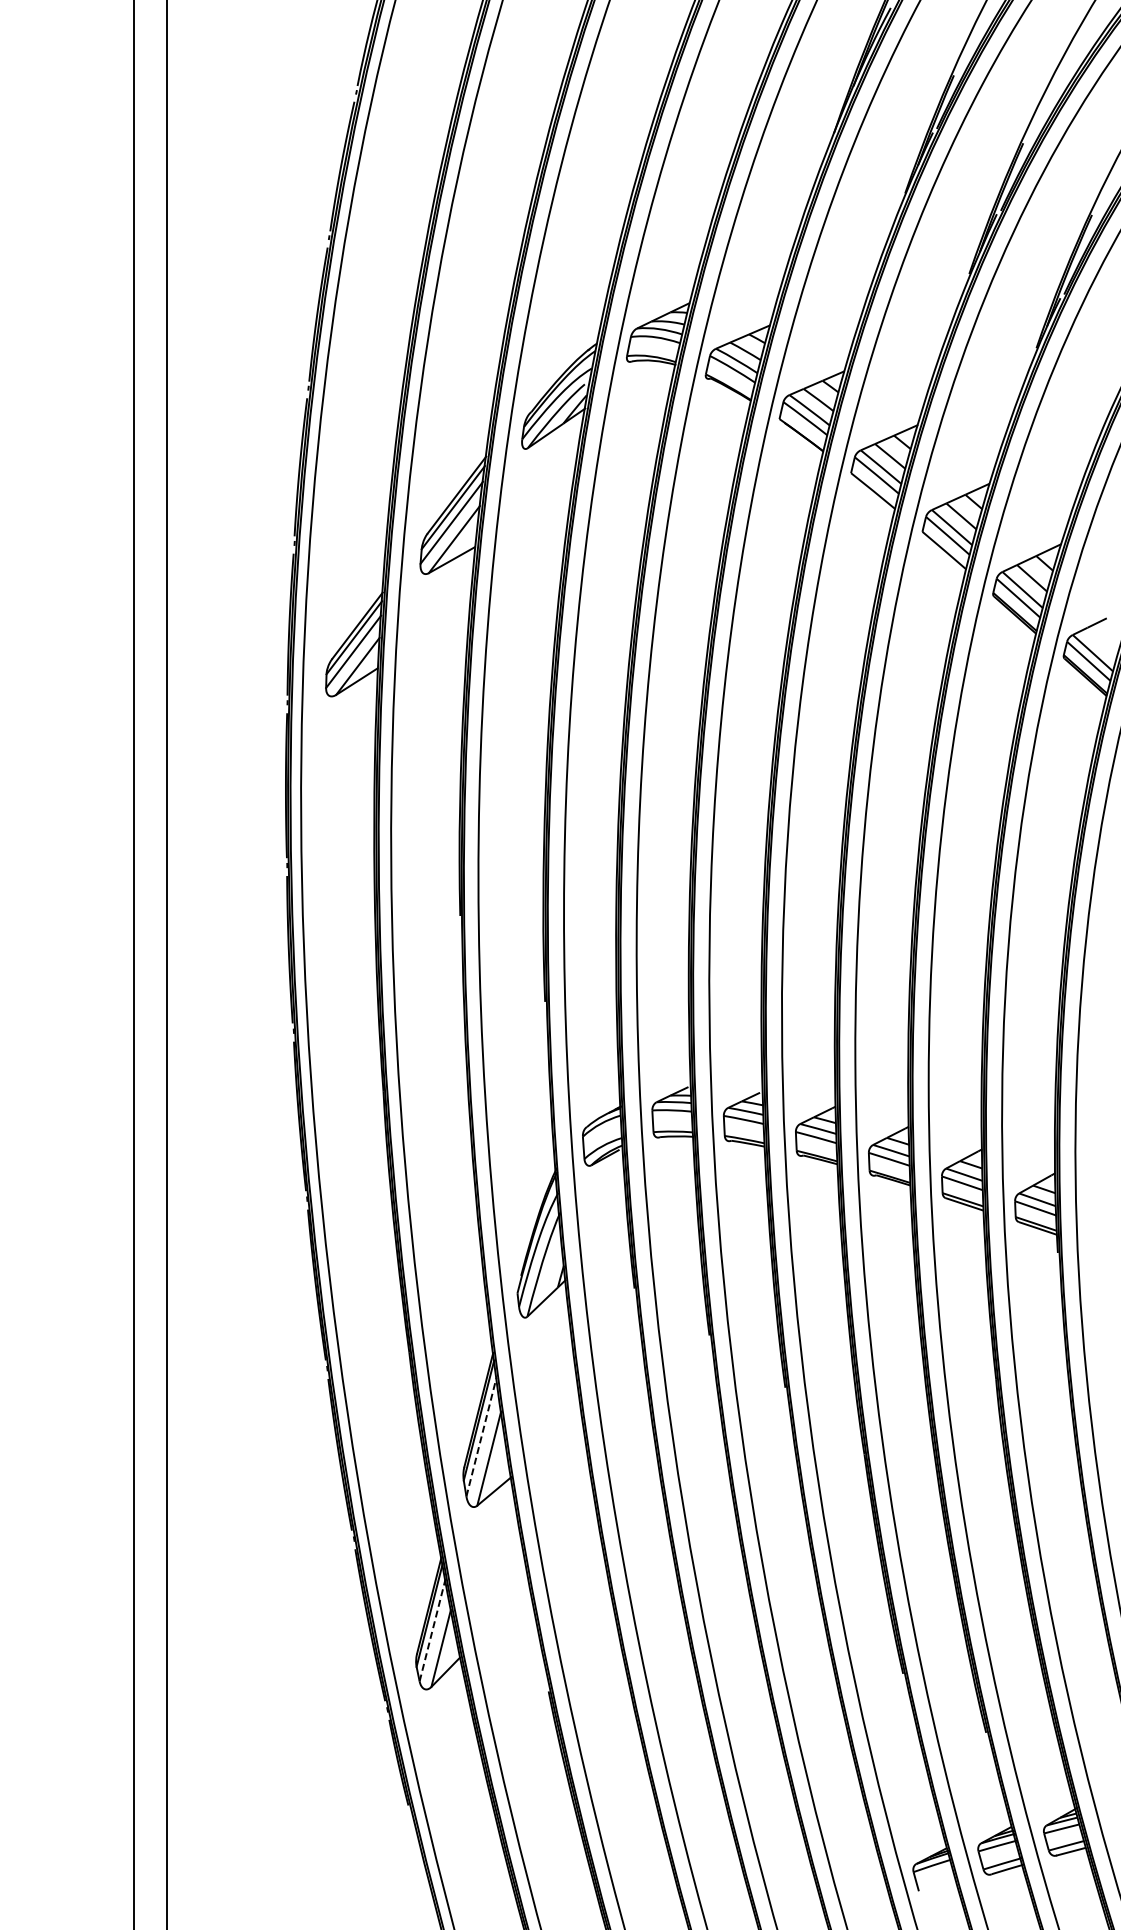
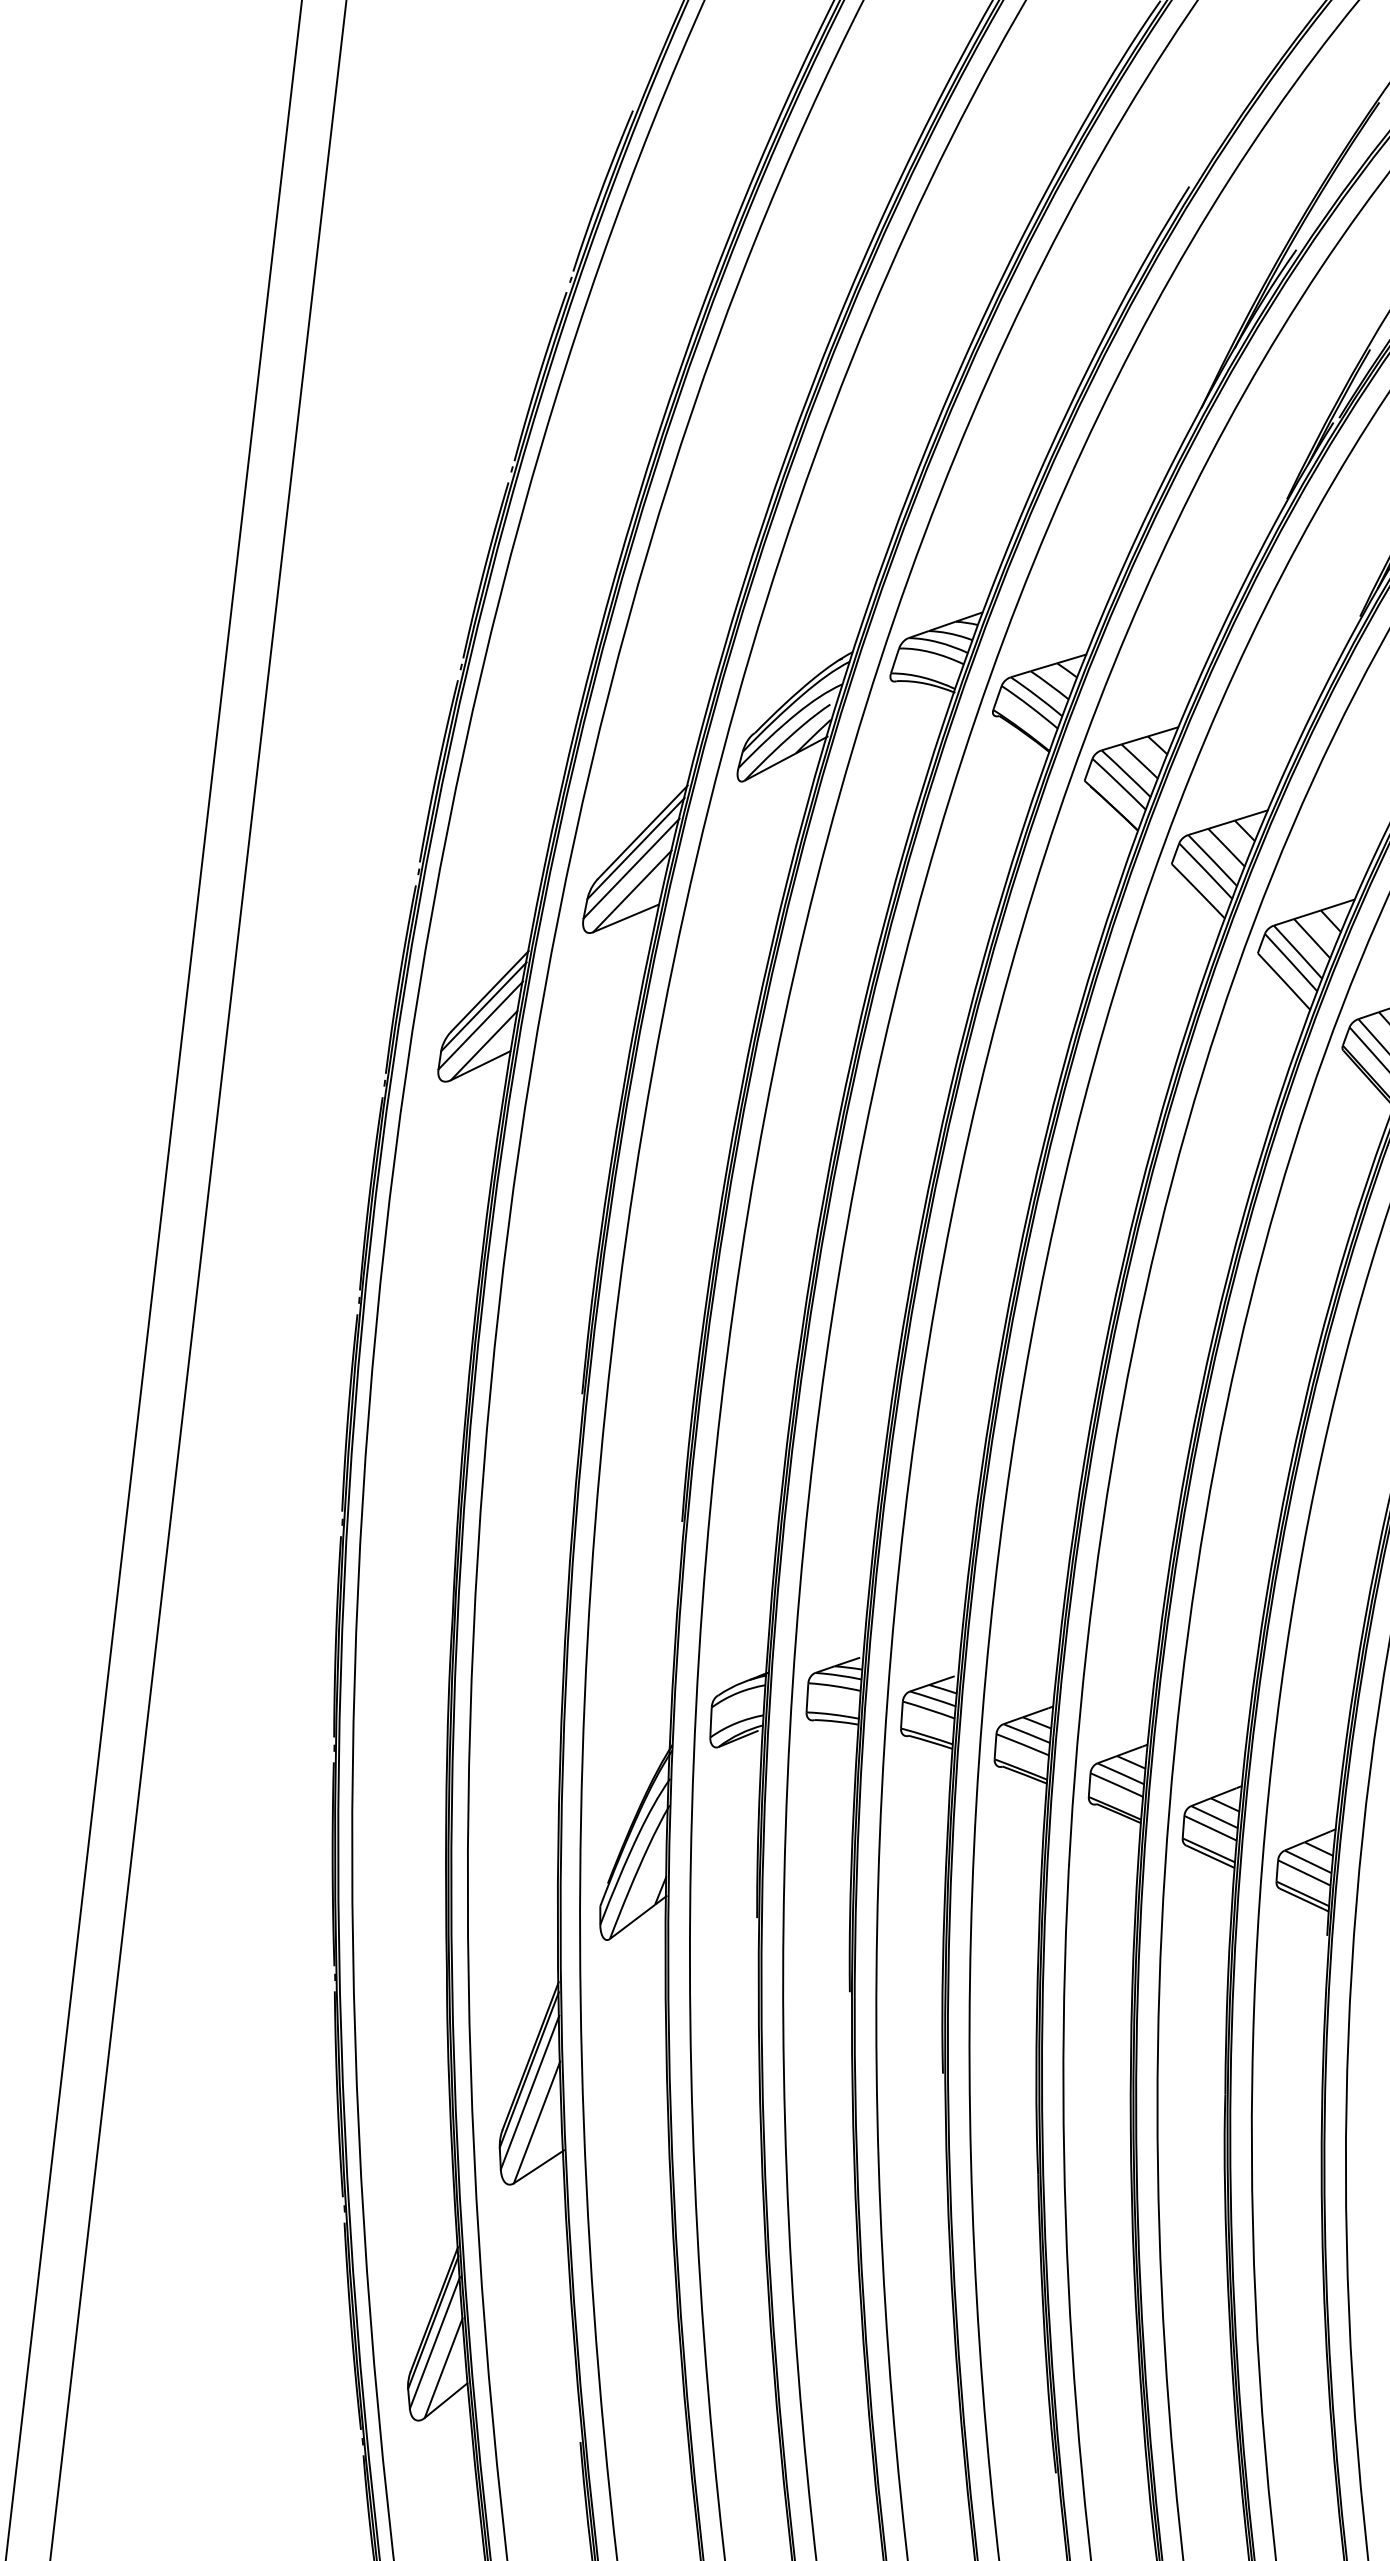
line: (481, 1436) -> (530, 2091), dashed -> solid
line: (432, 1630) -> (434, 2342), dashed -> solid

